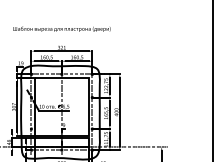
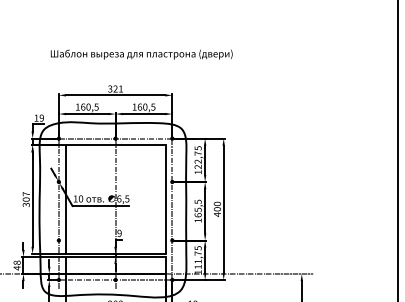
text: (61, 28) -> (140, 53), moved

